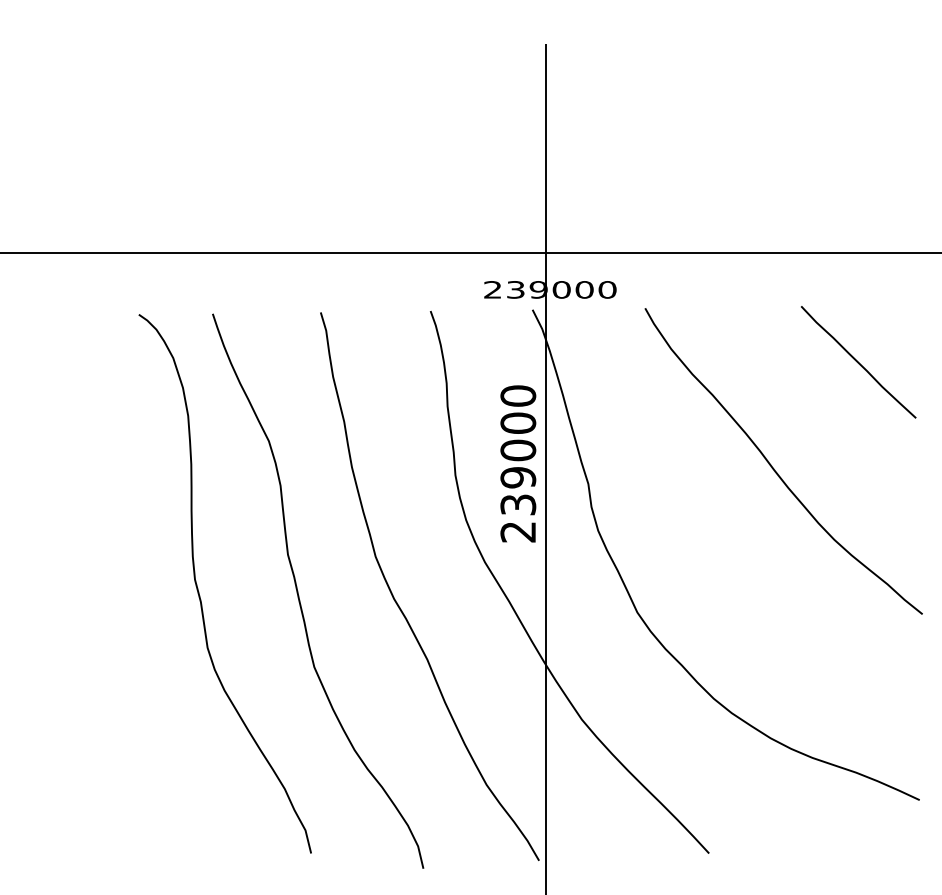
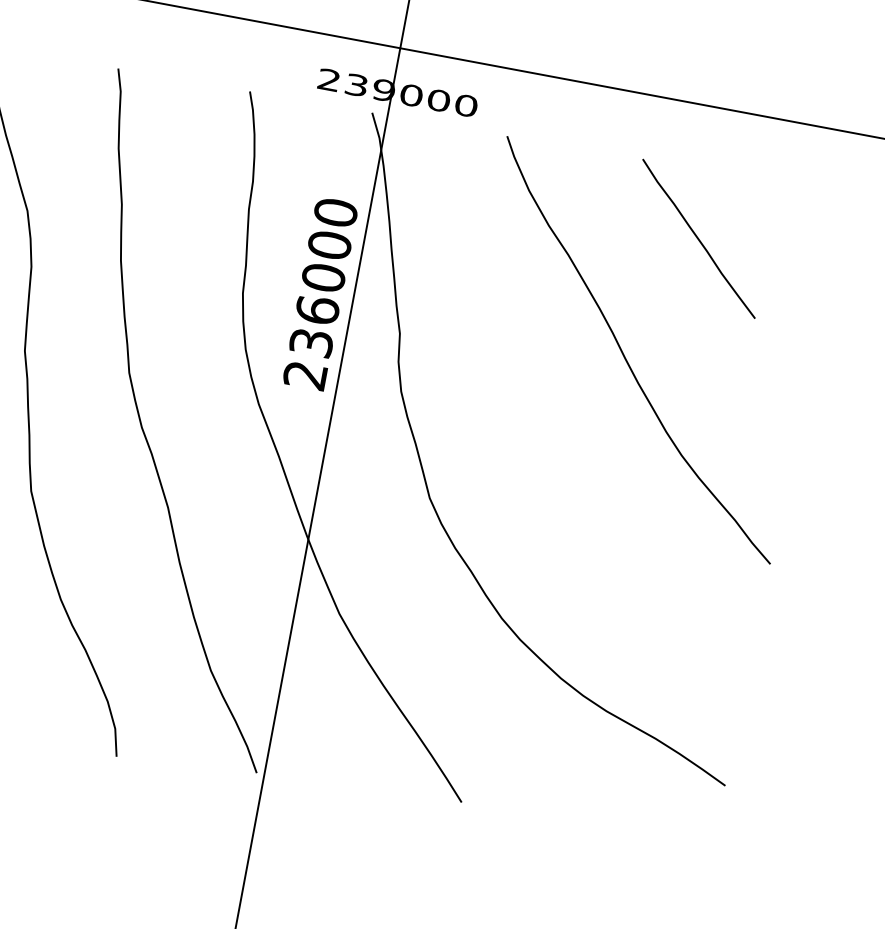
line: (858, 362) -> (698, 239), moved
text: (518, 477) -> (317, 310), 239000 -> 236000

